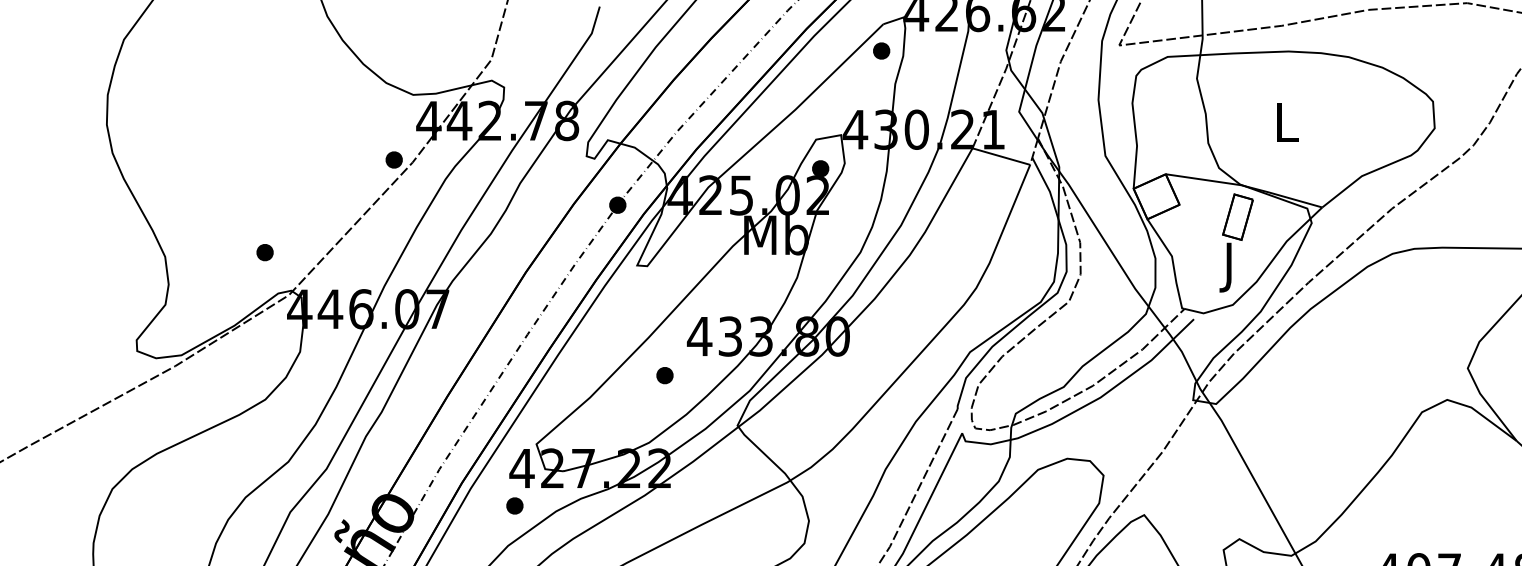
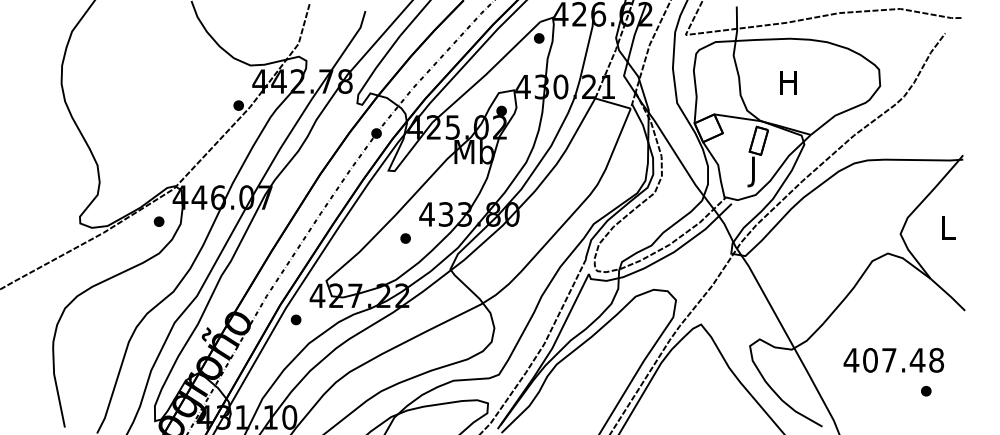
text: (1285, 122) -> (788, 82), L -> H
part: (264, 252) -> (158, 221), moved
part: (513, 505) -> (295, 319), moved

